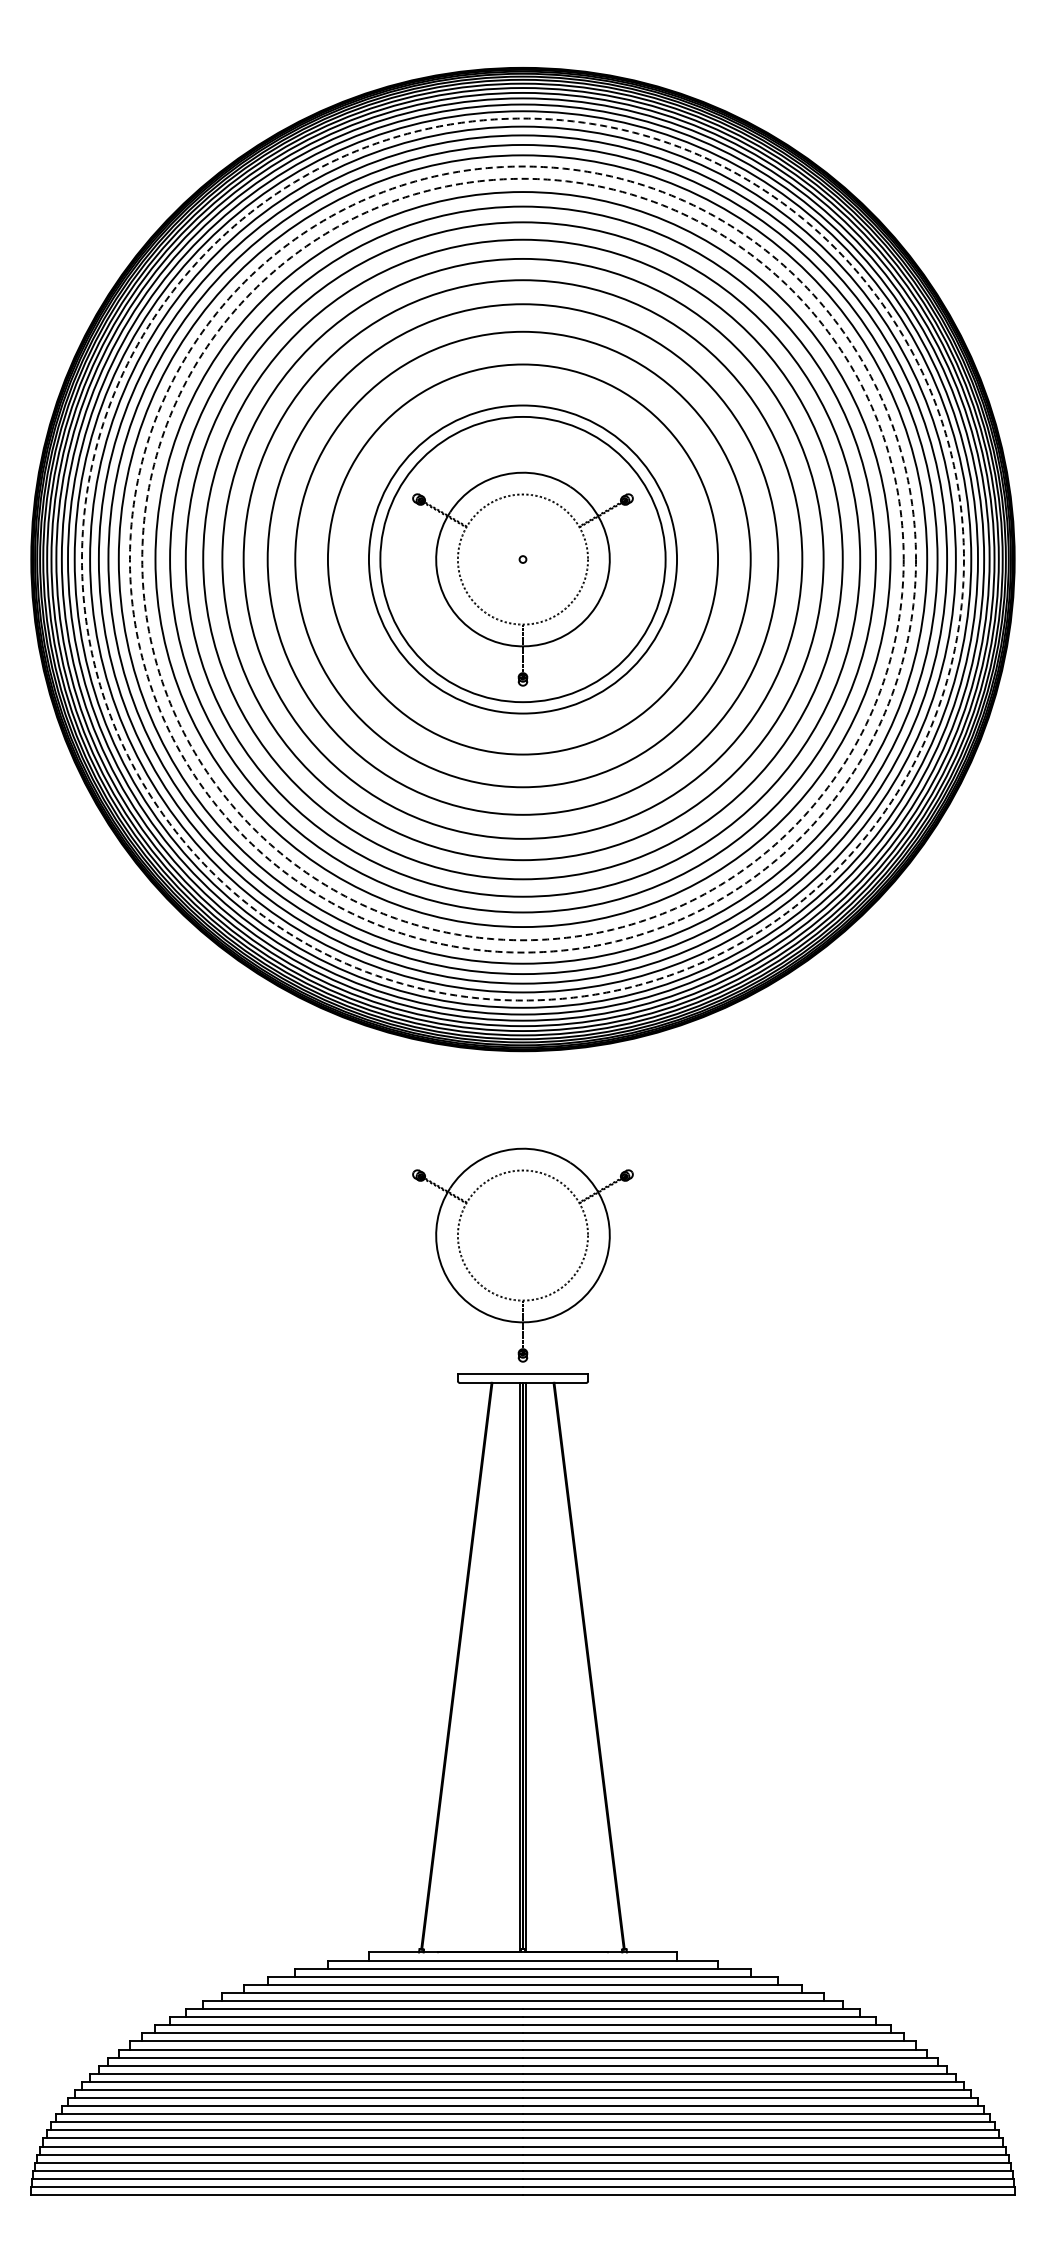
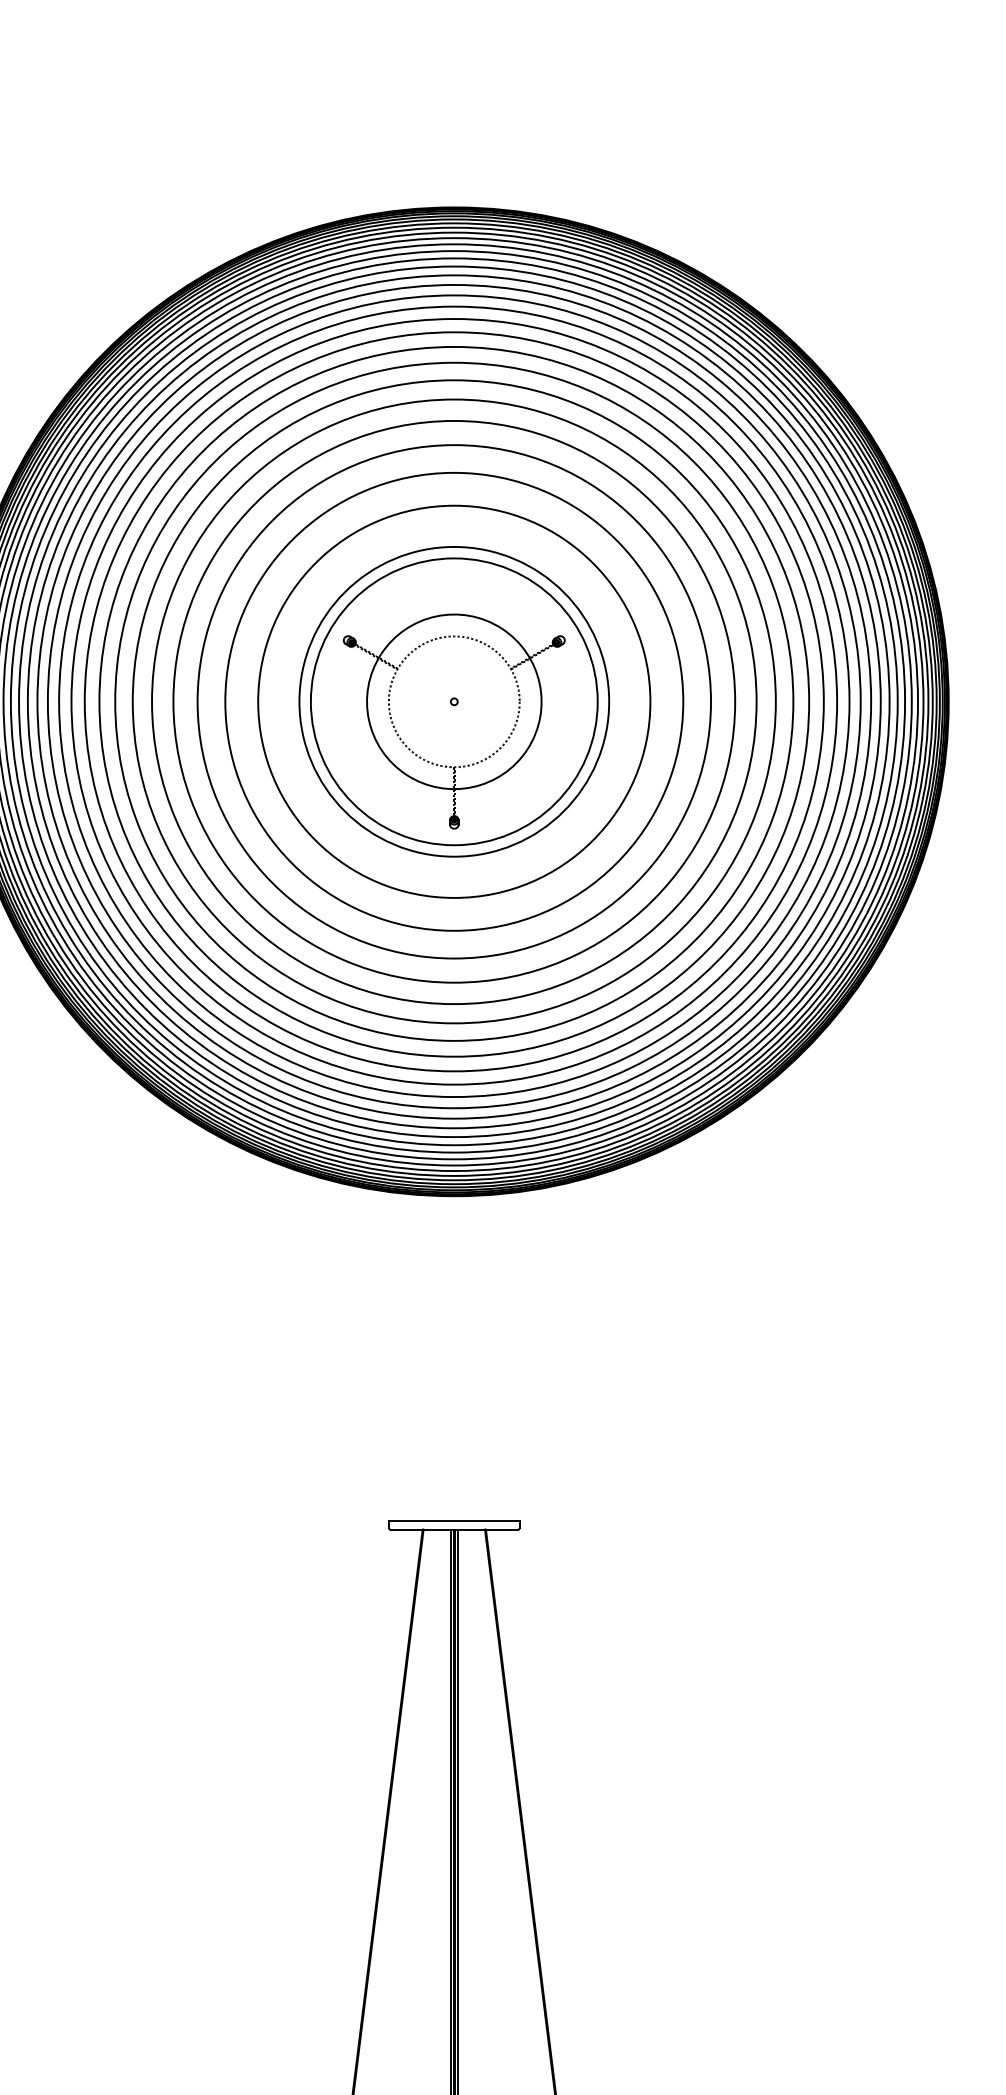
circle: (522, 559) -> (453, 701), dashed -> solid
circle: (522, 559) -> (453, 701), dashed -> solid
circle: (522, 559) -> (453, 701), dashed -> solid
part: (522, 1254) -> (453, 1400), removed

